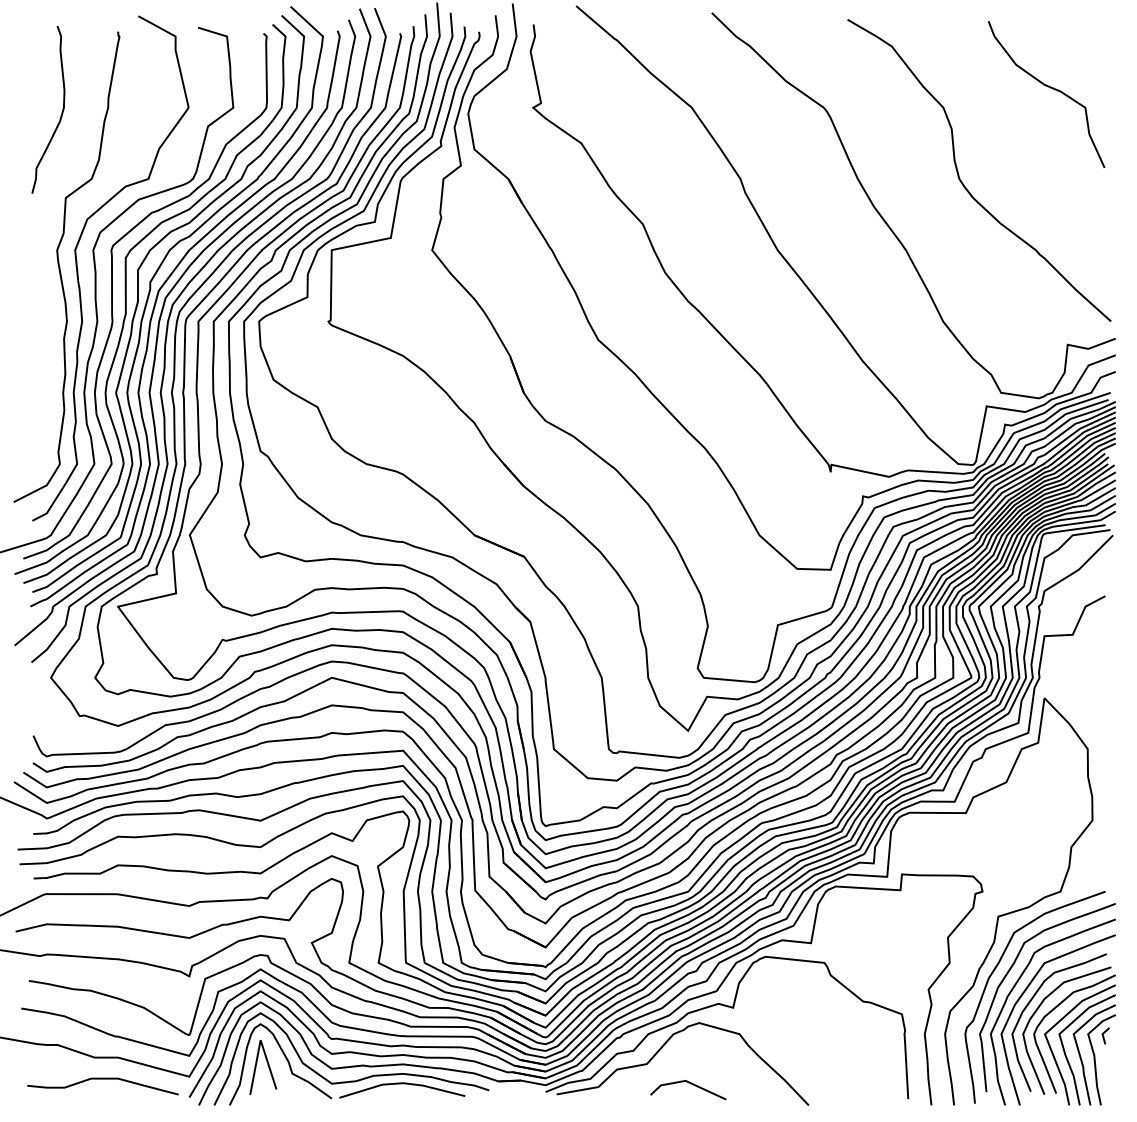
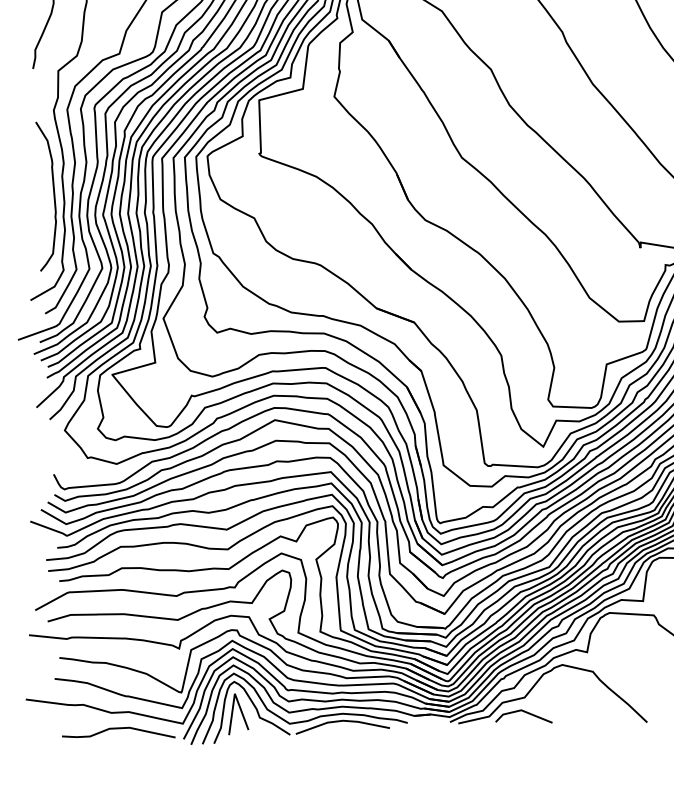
curve: (51, 364) -> (53, 196), added
line: (690, 1084) -> (525, 712), moved

